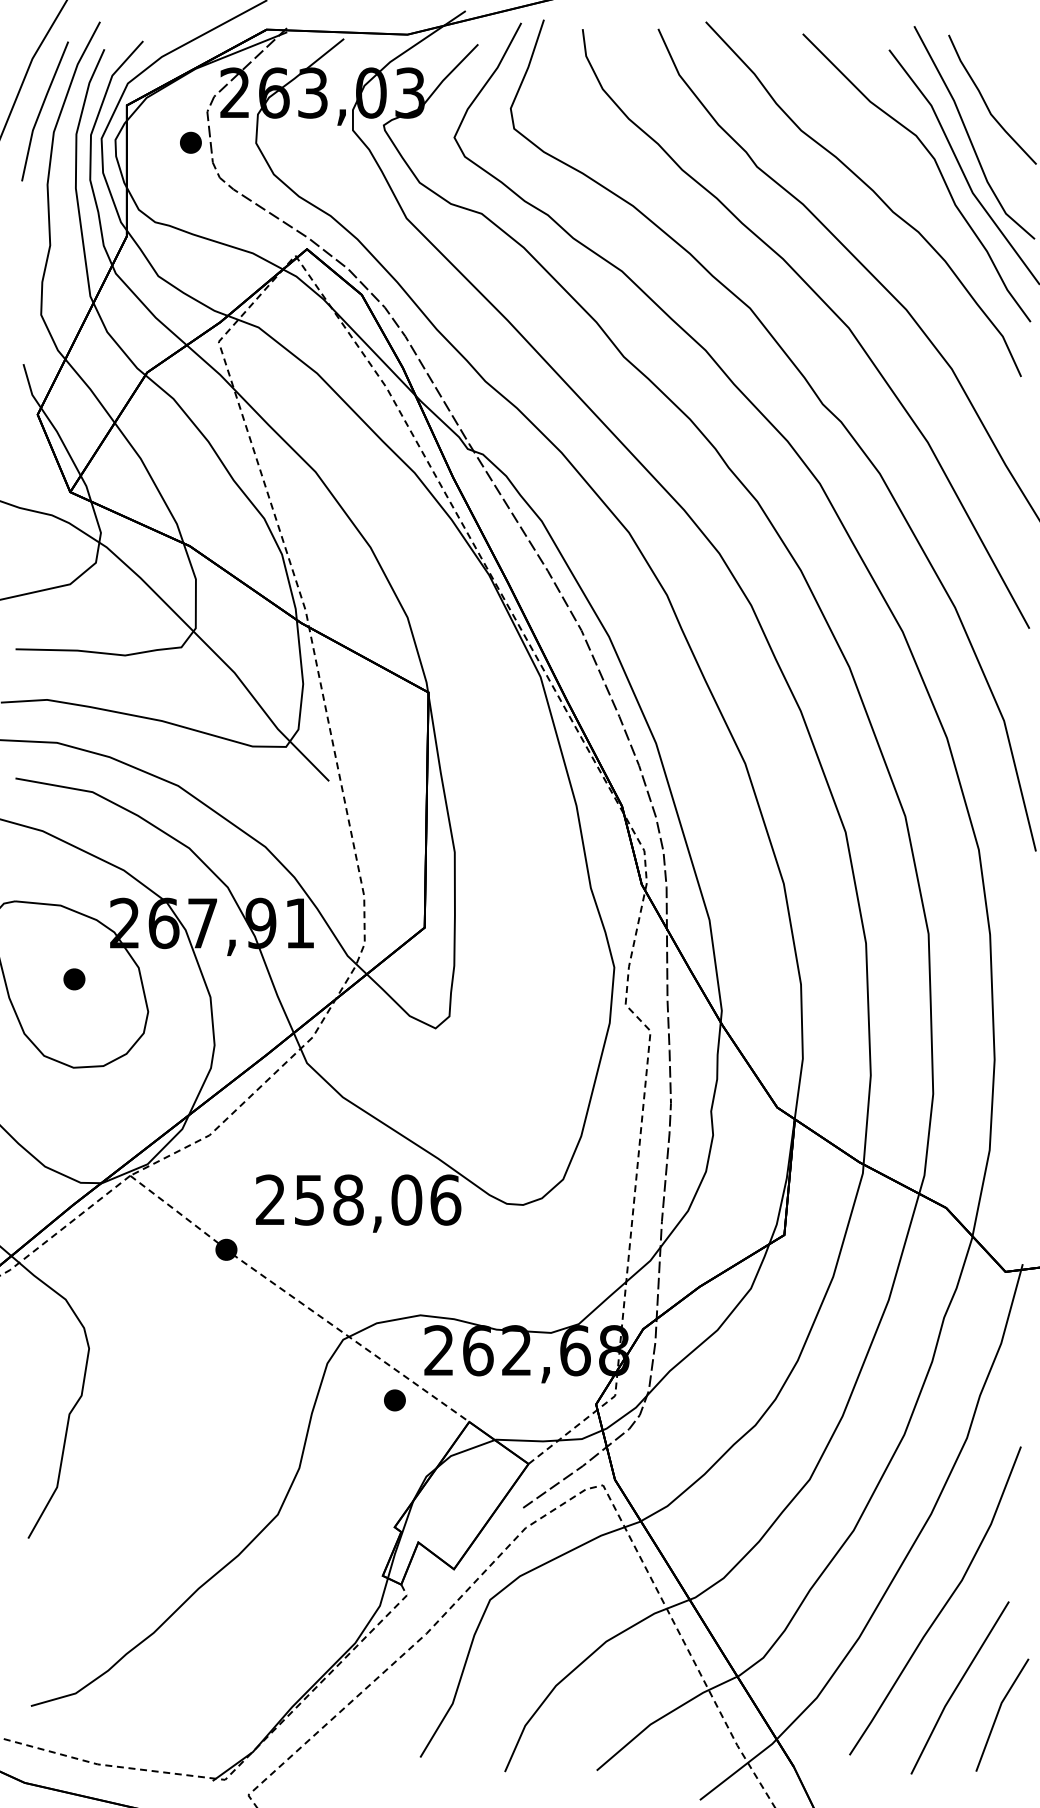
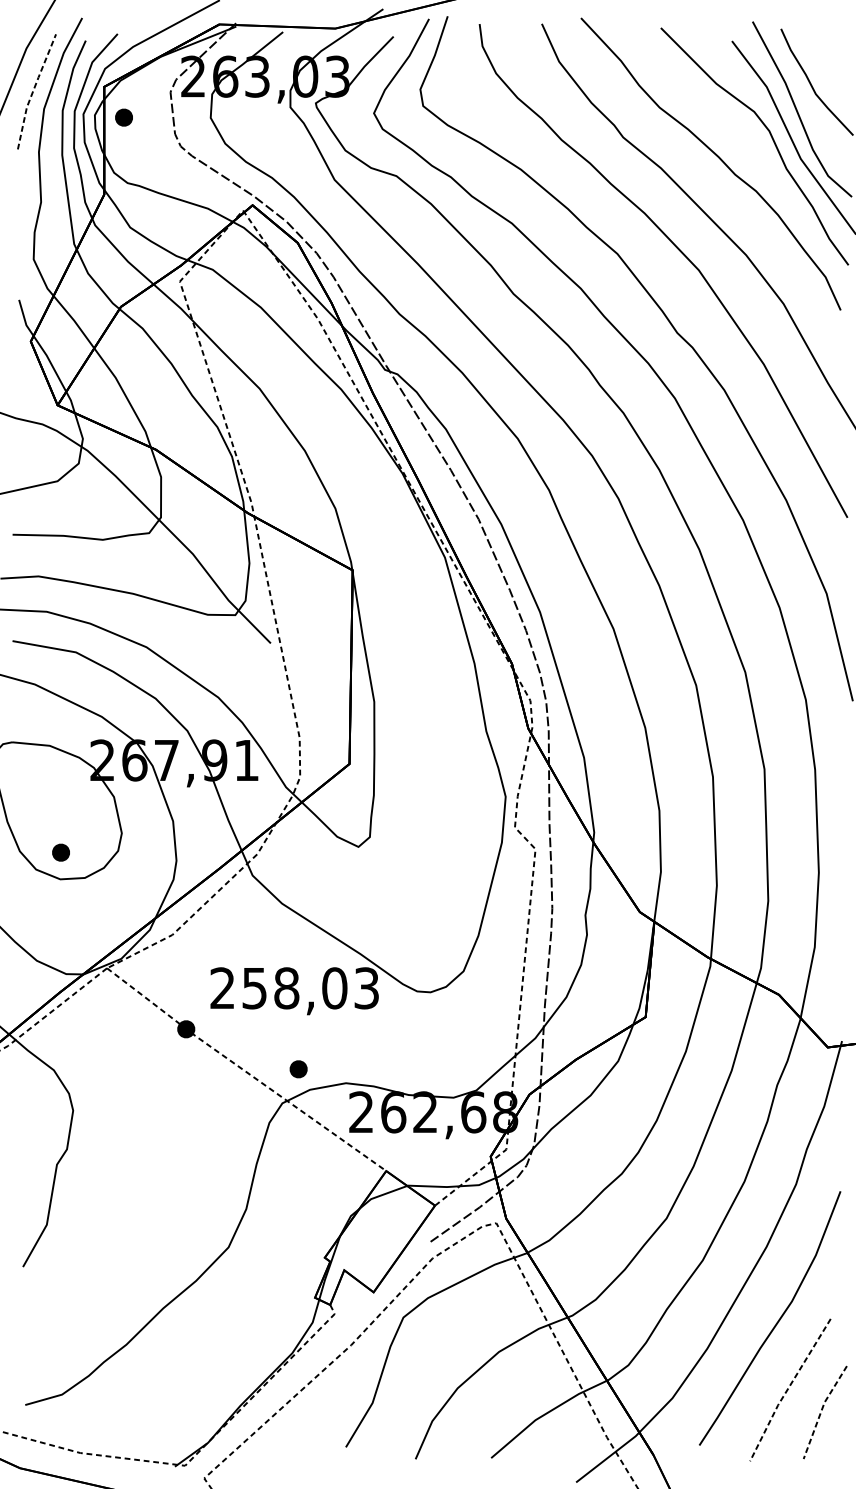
line: (40, 110) -> (33, 91), solid -> dashed
part: (190, 142) -> (123, 117), moved
part: (74, 979) -> (61, 852), moved
text: (445, 1199) -> (366, 987), 258,06 -> 258,03
part: (394, 1400) -> (298, 1069), moved
line: (956, 1687) -> (787, 1389), solid -> dashed
line: (997, 1713) -> (821, 1411), solid -> dashed

